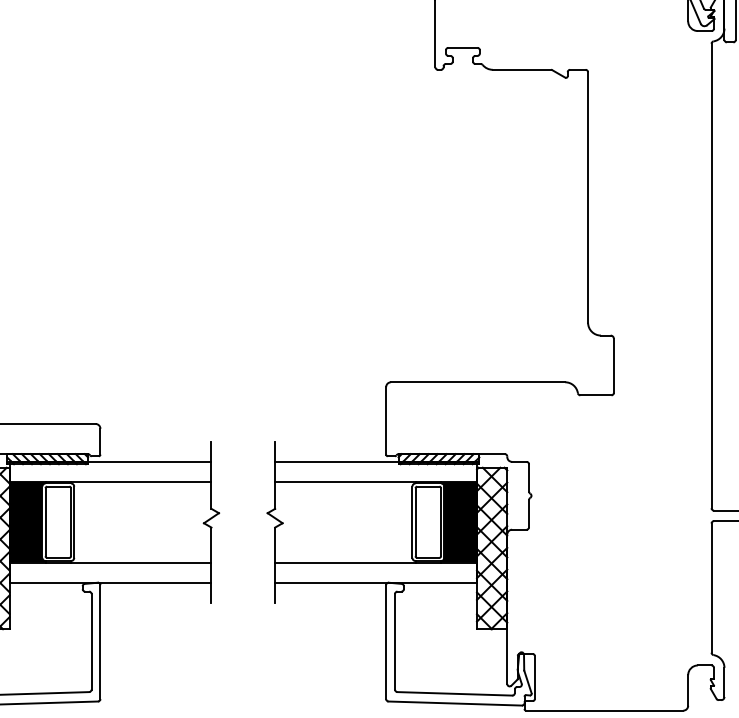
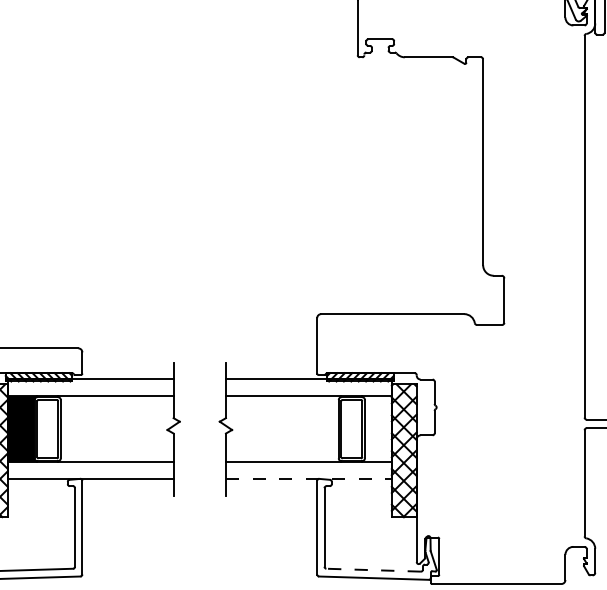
fill: (458, 522) -> (376, 429), removed
line: (375, 582) -> (308, 478), solid -> dashed
line: (454, 694) -> (373, 570), solid -> dashed

